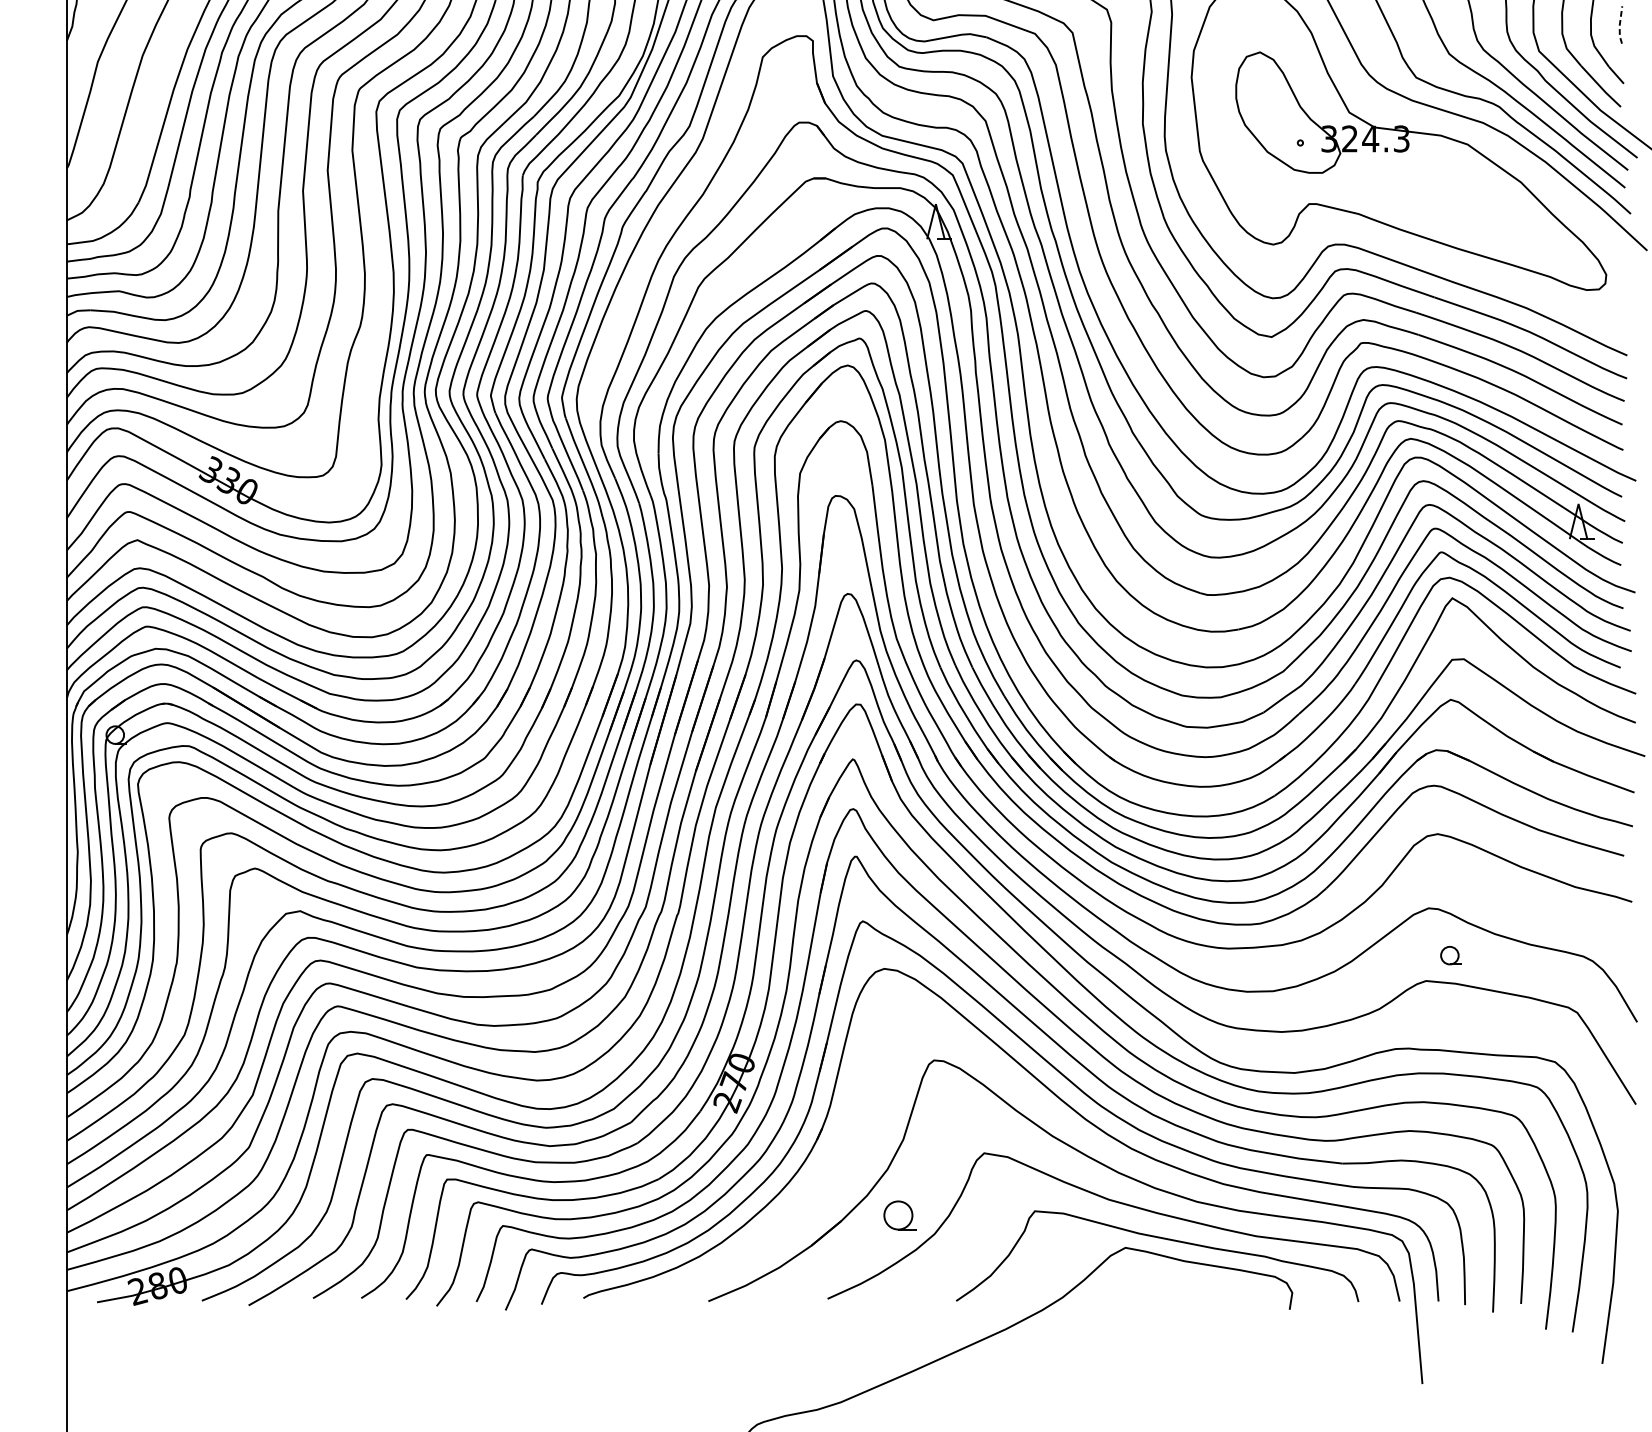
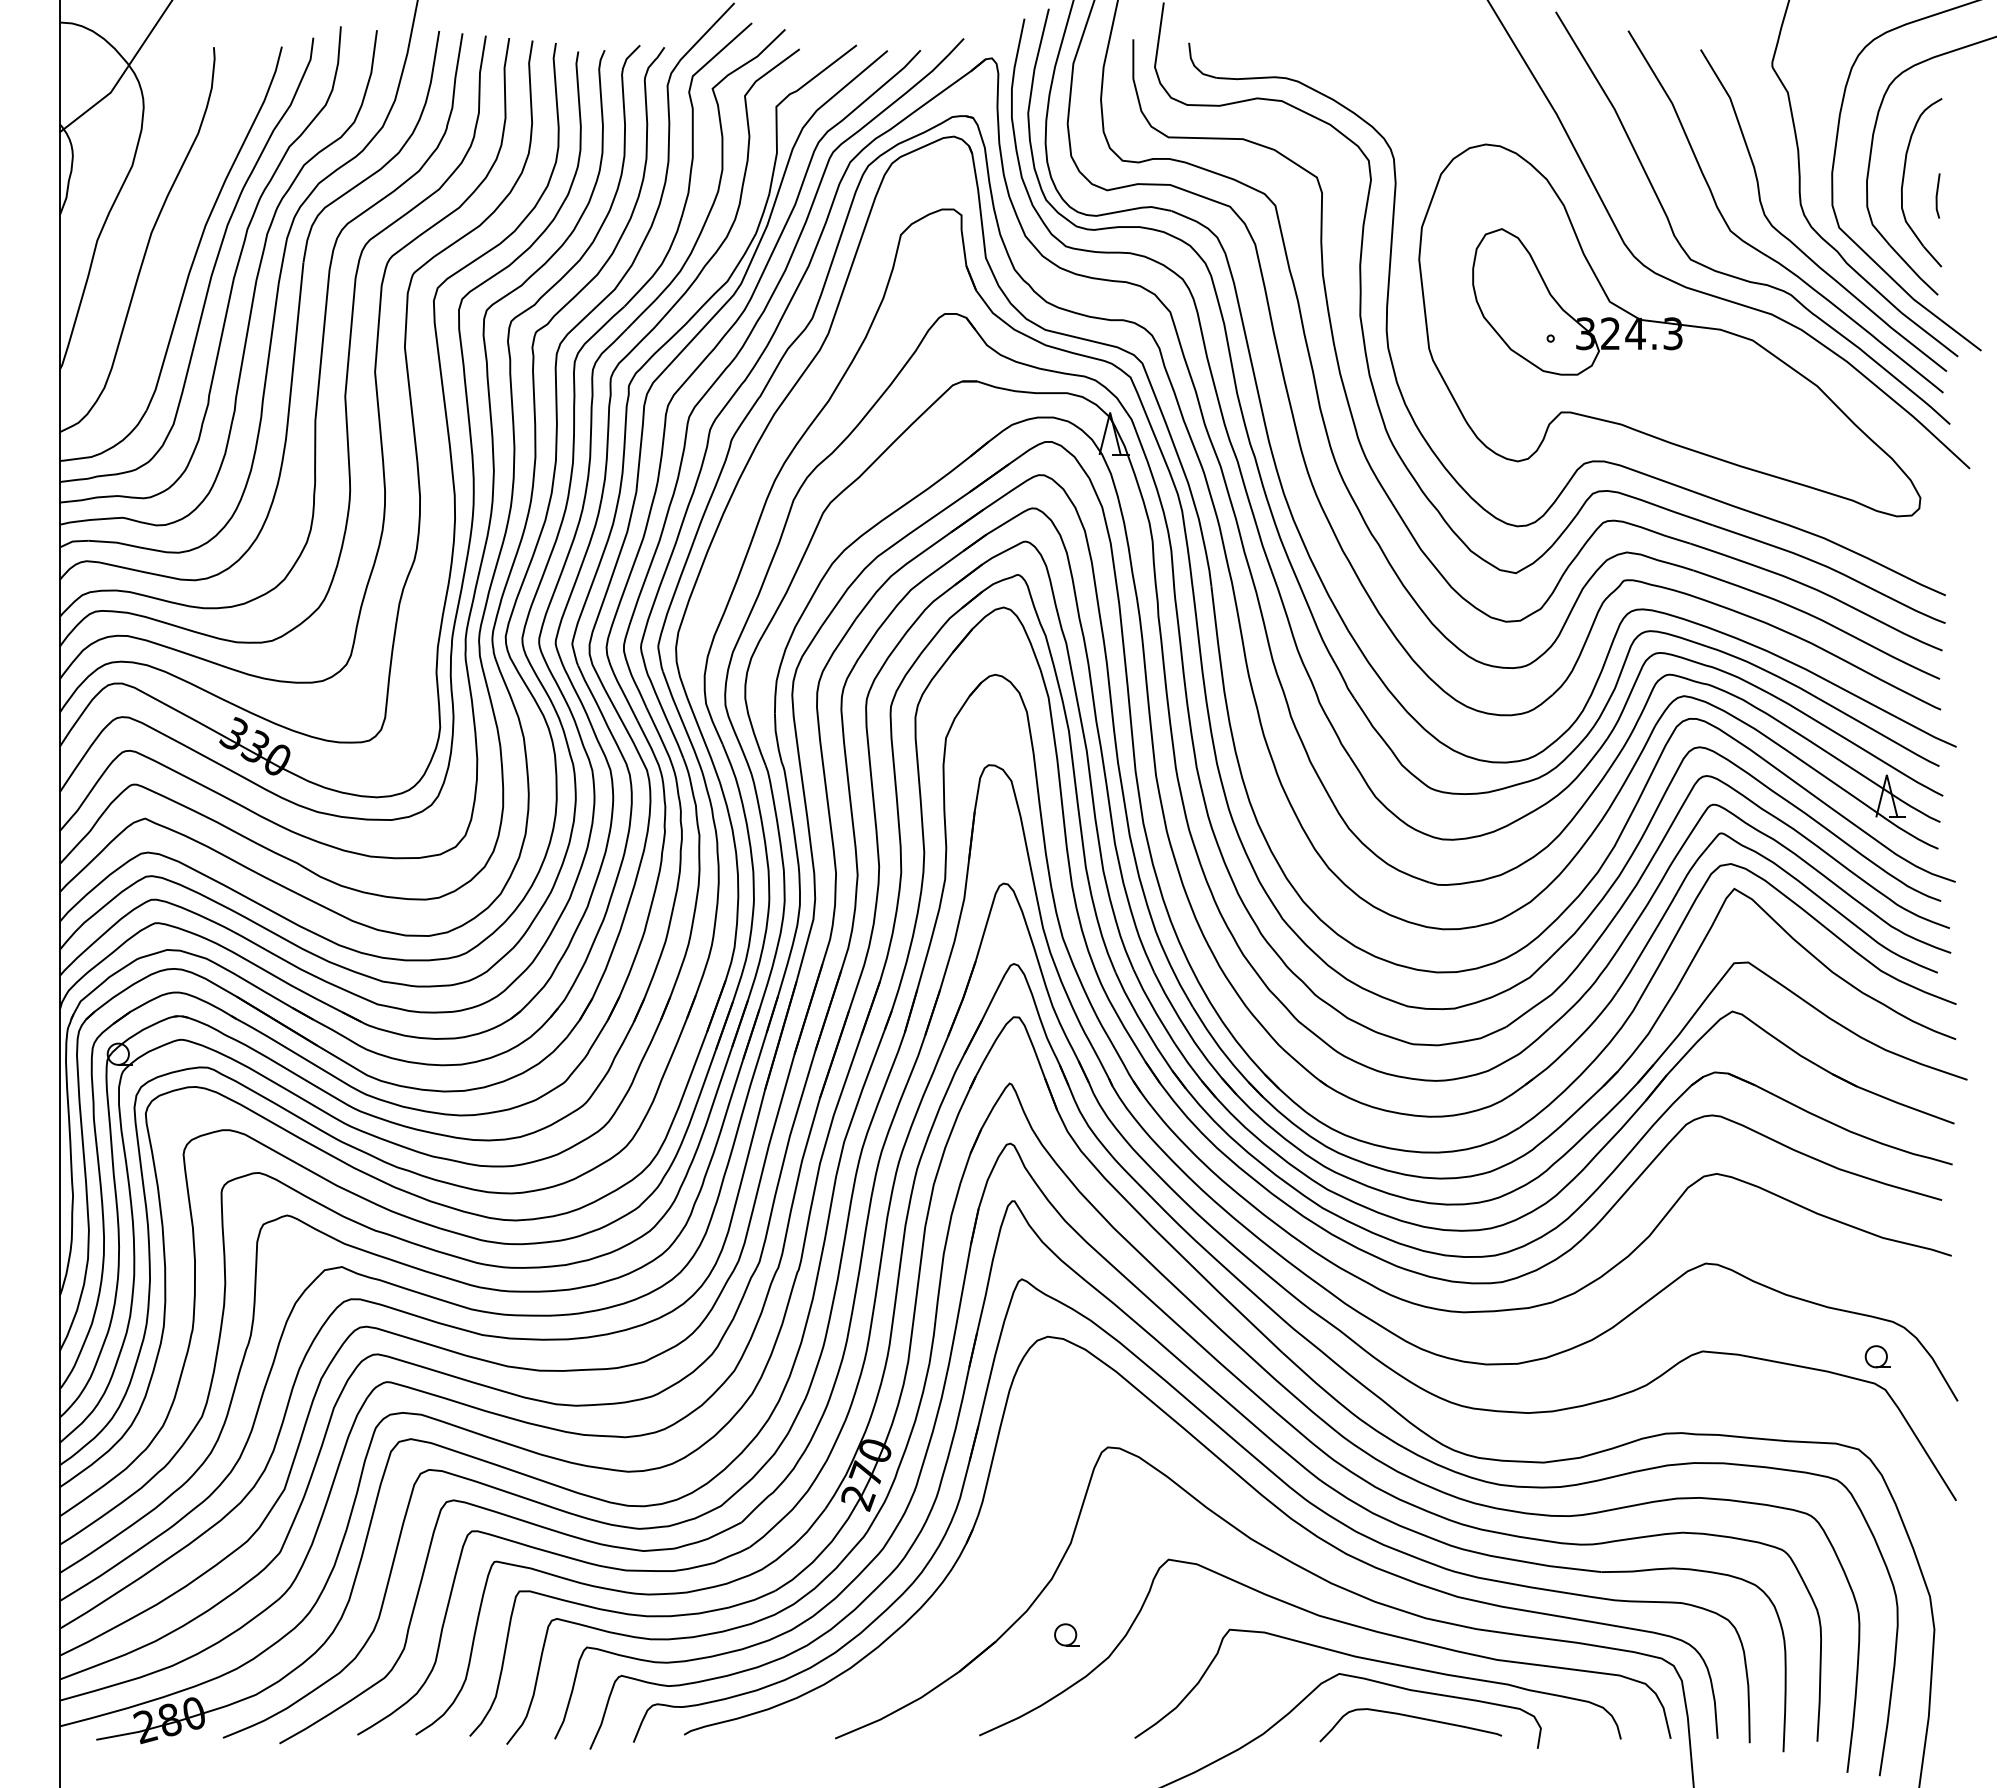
line: (1619, 25) -> (1936, 196), dashed -> solid
part: (1450, 955) -> (1877, 1356), moved
part: (899, 1215) -> (1066, 1634), size x0.62
curve: (1184, 1283) -> (1410, 1717), added

